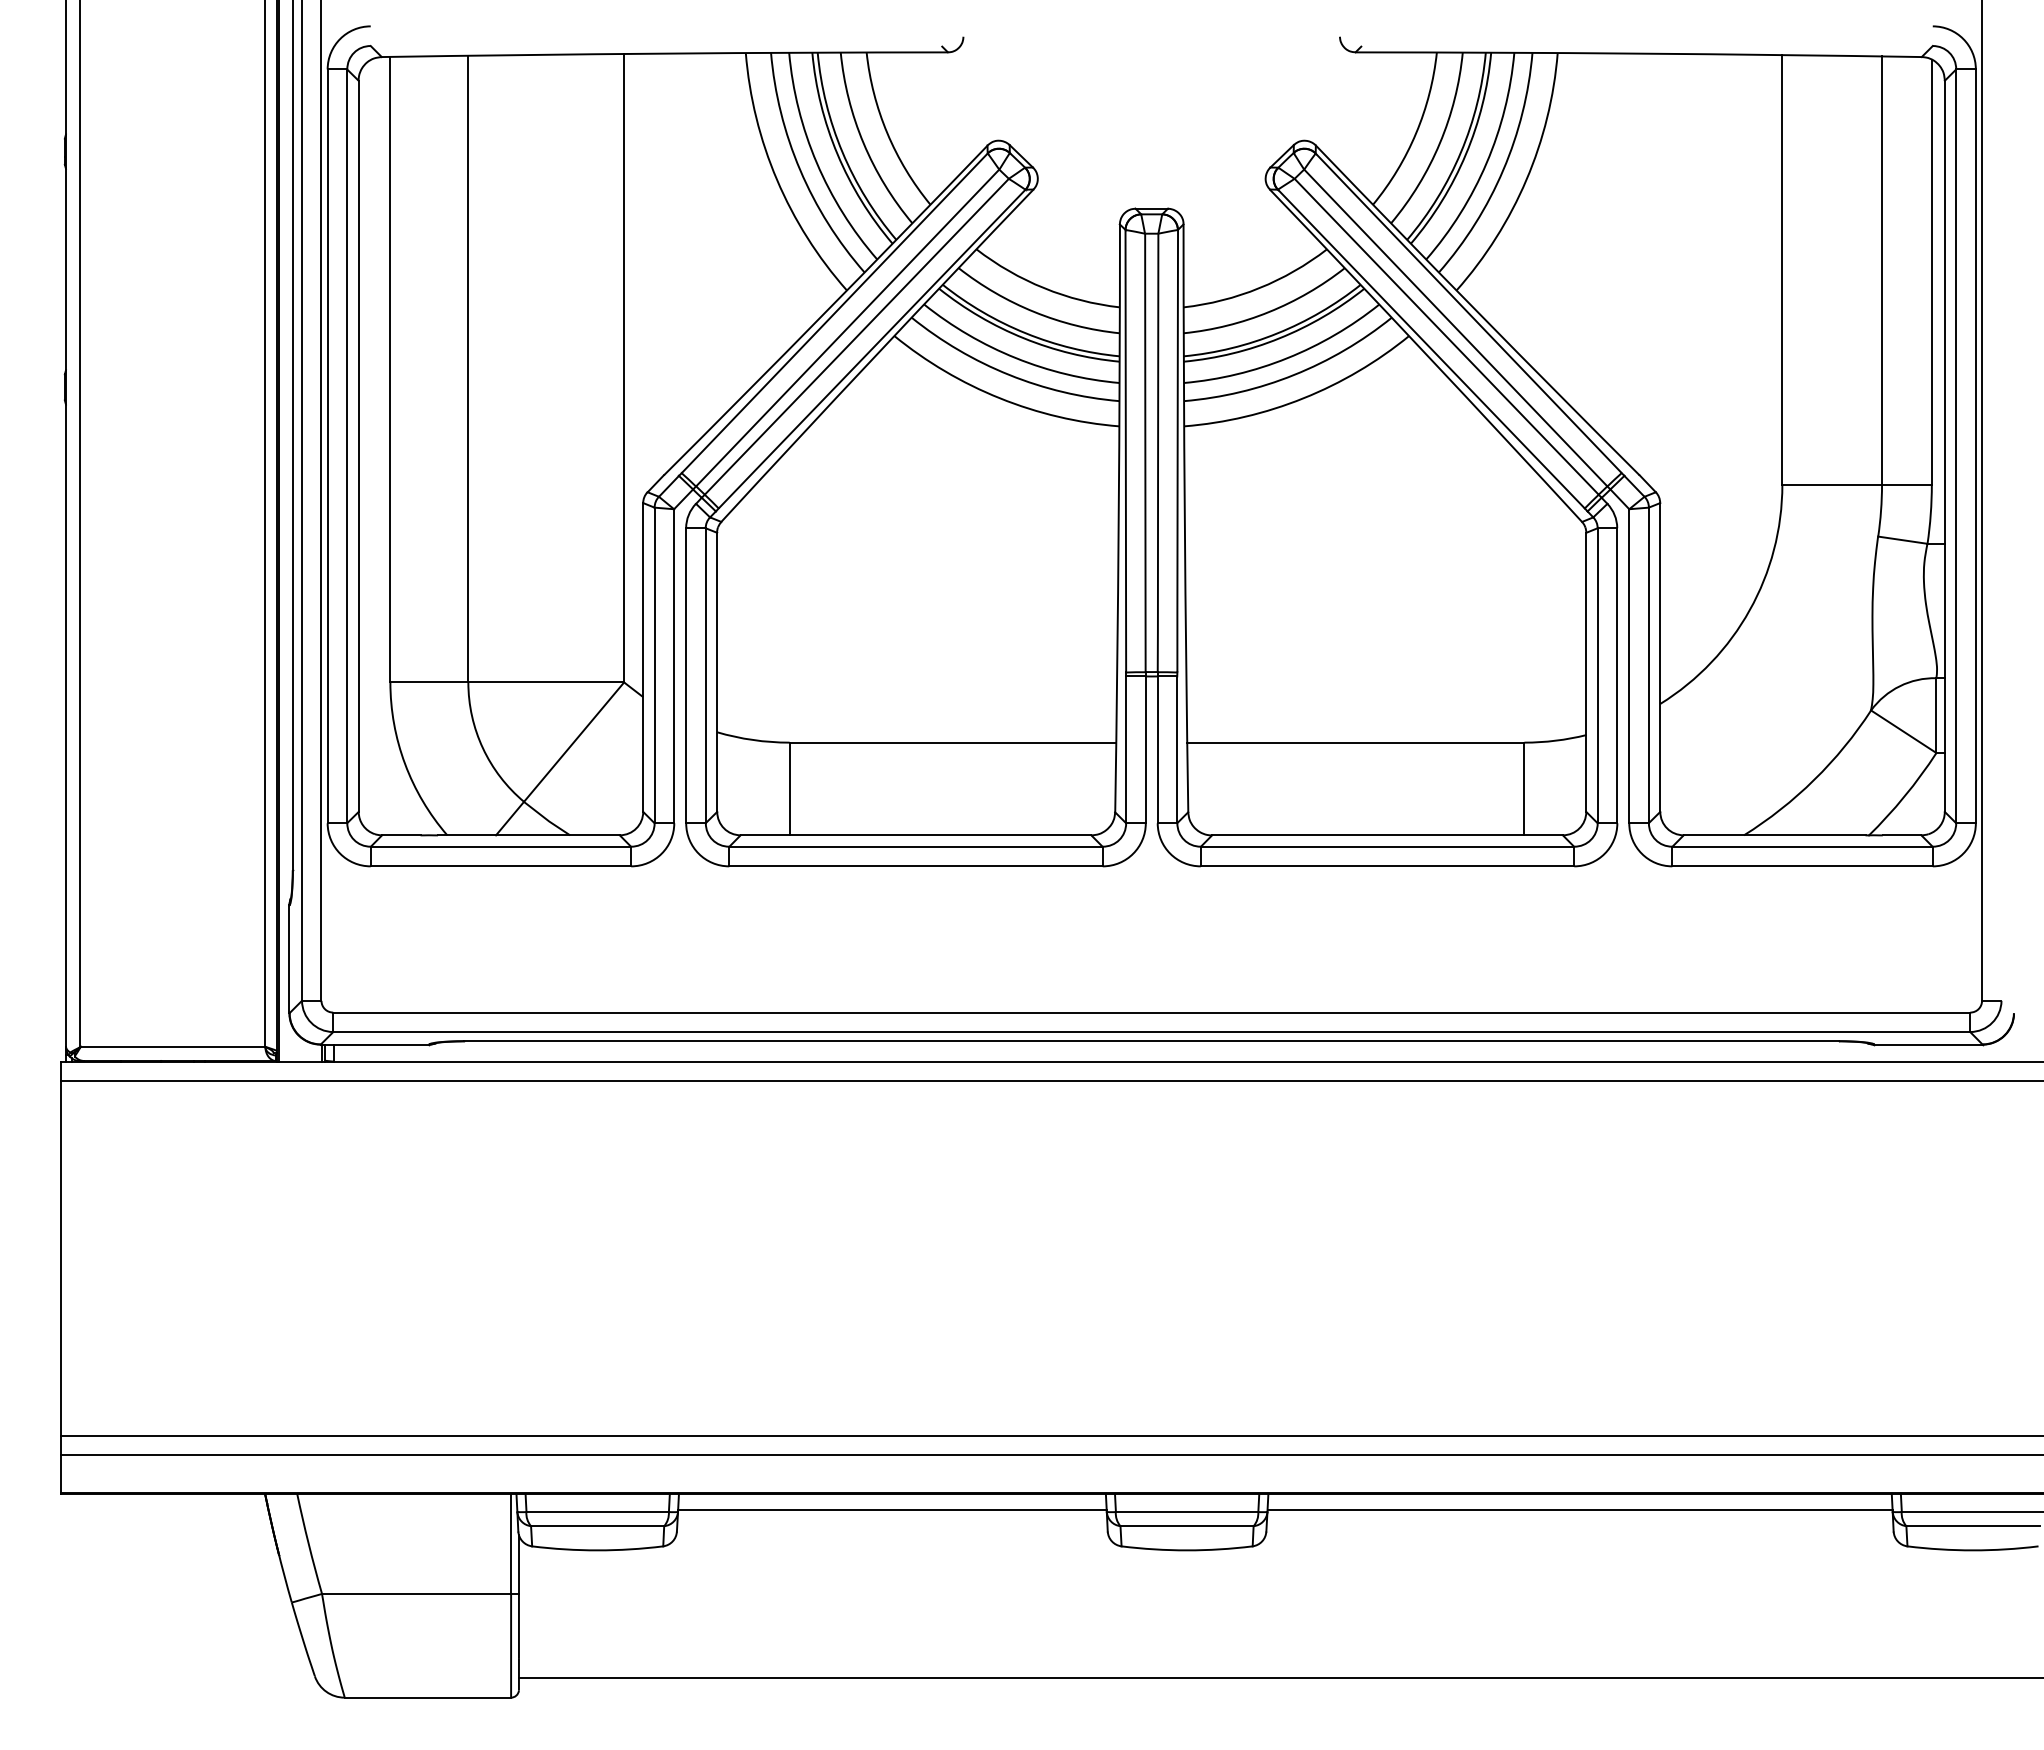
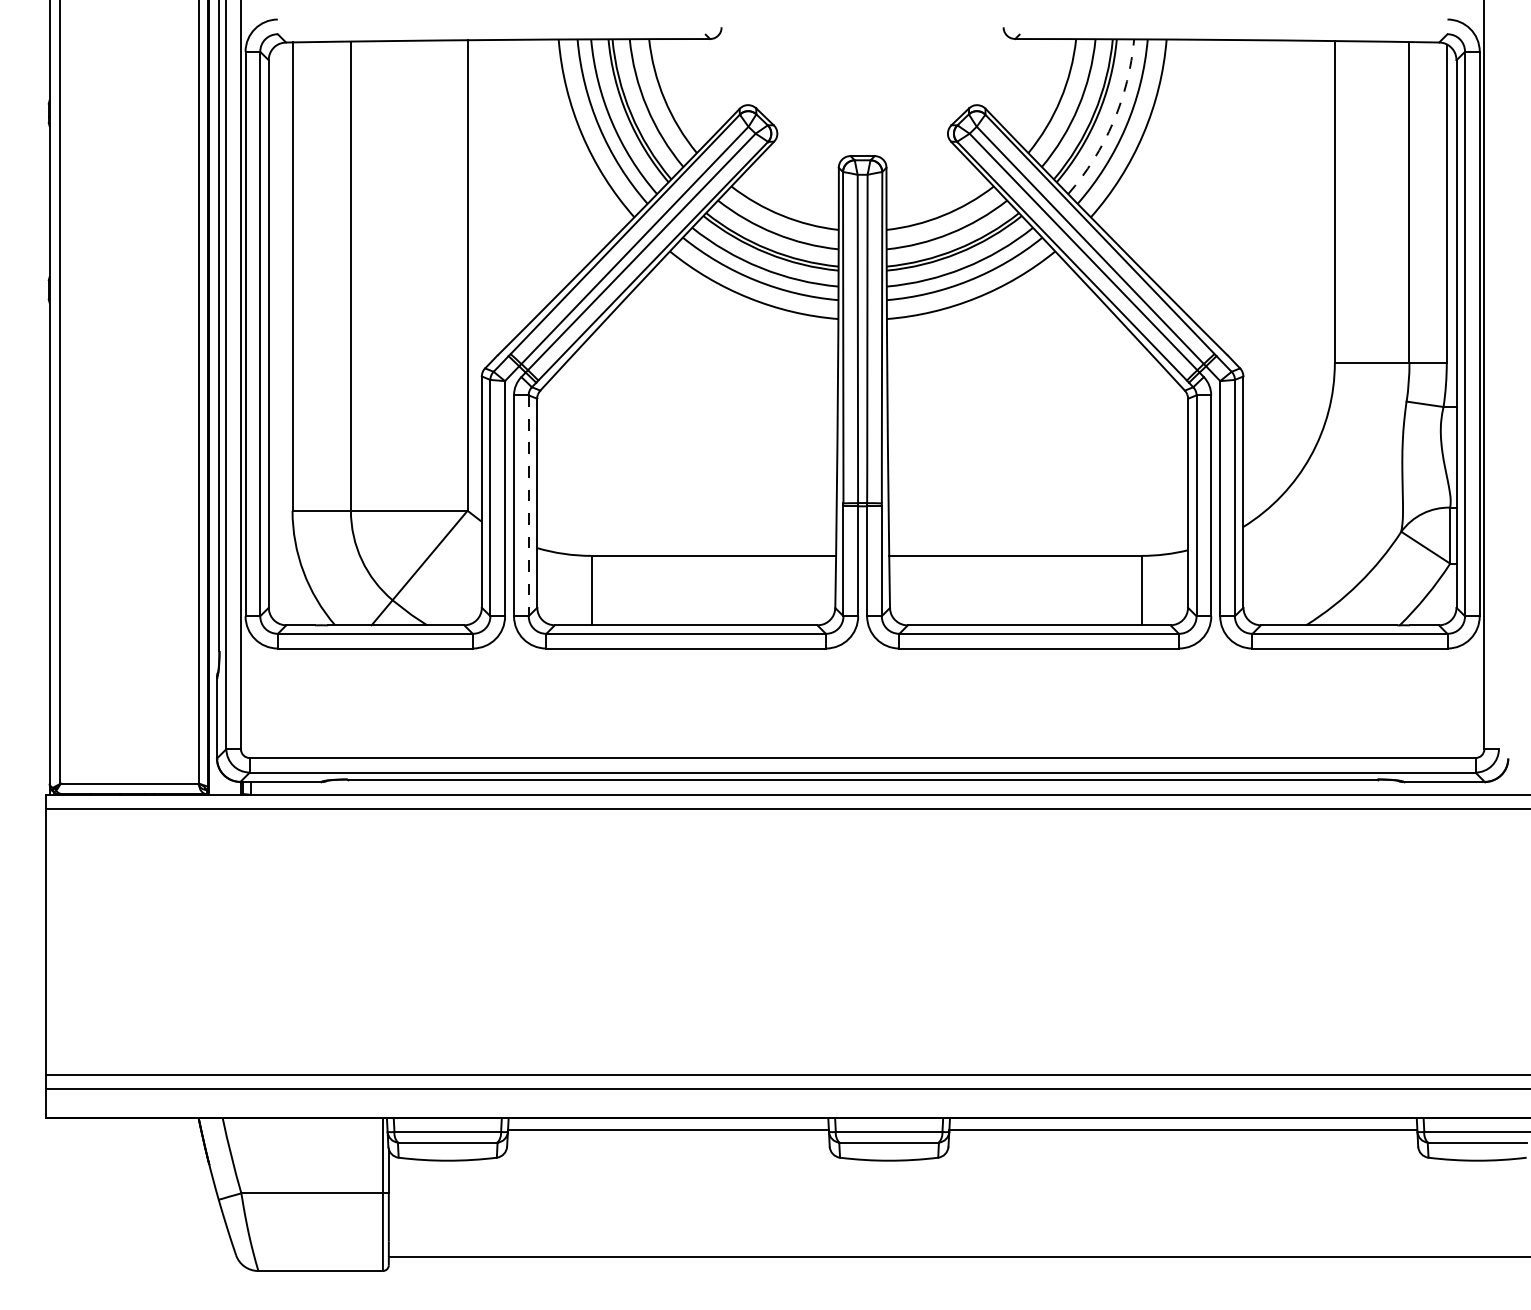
arc: (1486, 163) -> (1113, 122), solid -> dashed
line: (705, 675) -> (528, 505), solid -> dashed

